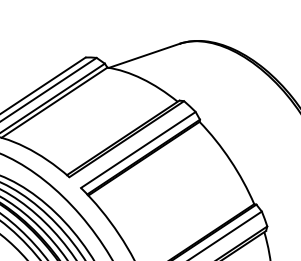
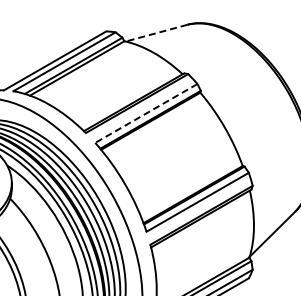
line: (144, 56) -> (156, 33), solid -> dashed
line: (137, 150) -> (145, 113), solid -> dashed

